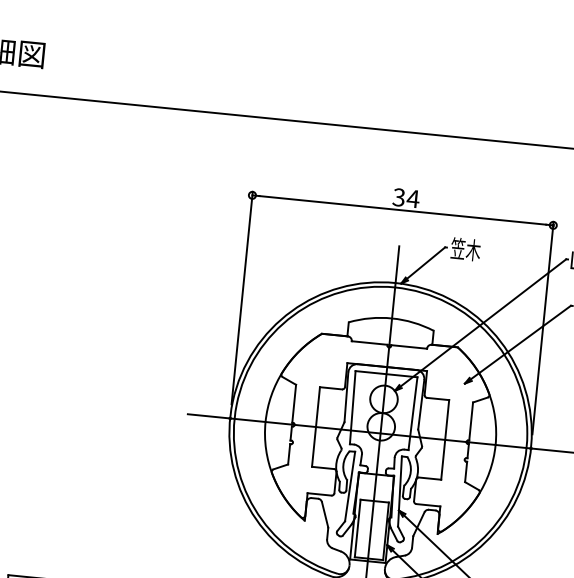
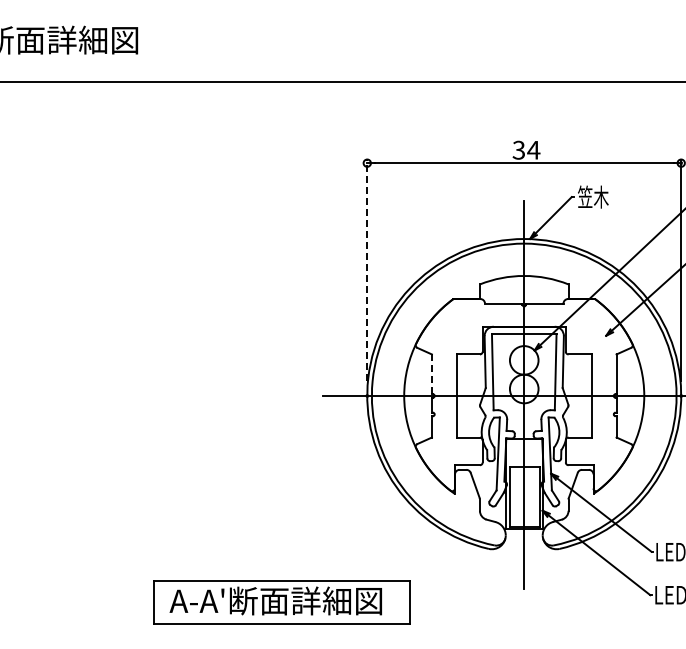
line: (242, 298) -> (367, 270), solid -> dashed
line: (293, 404) -> (431, 374), solid -> dashed

